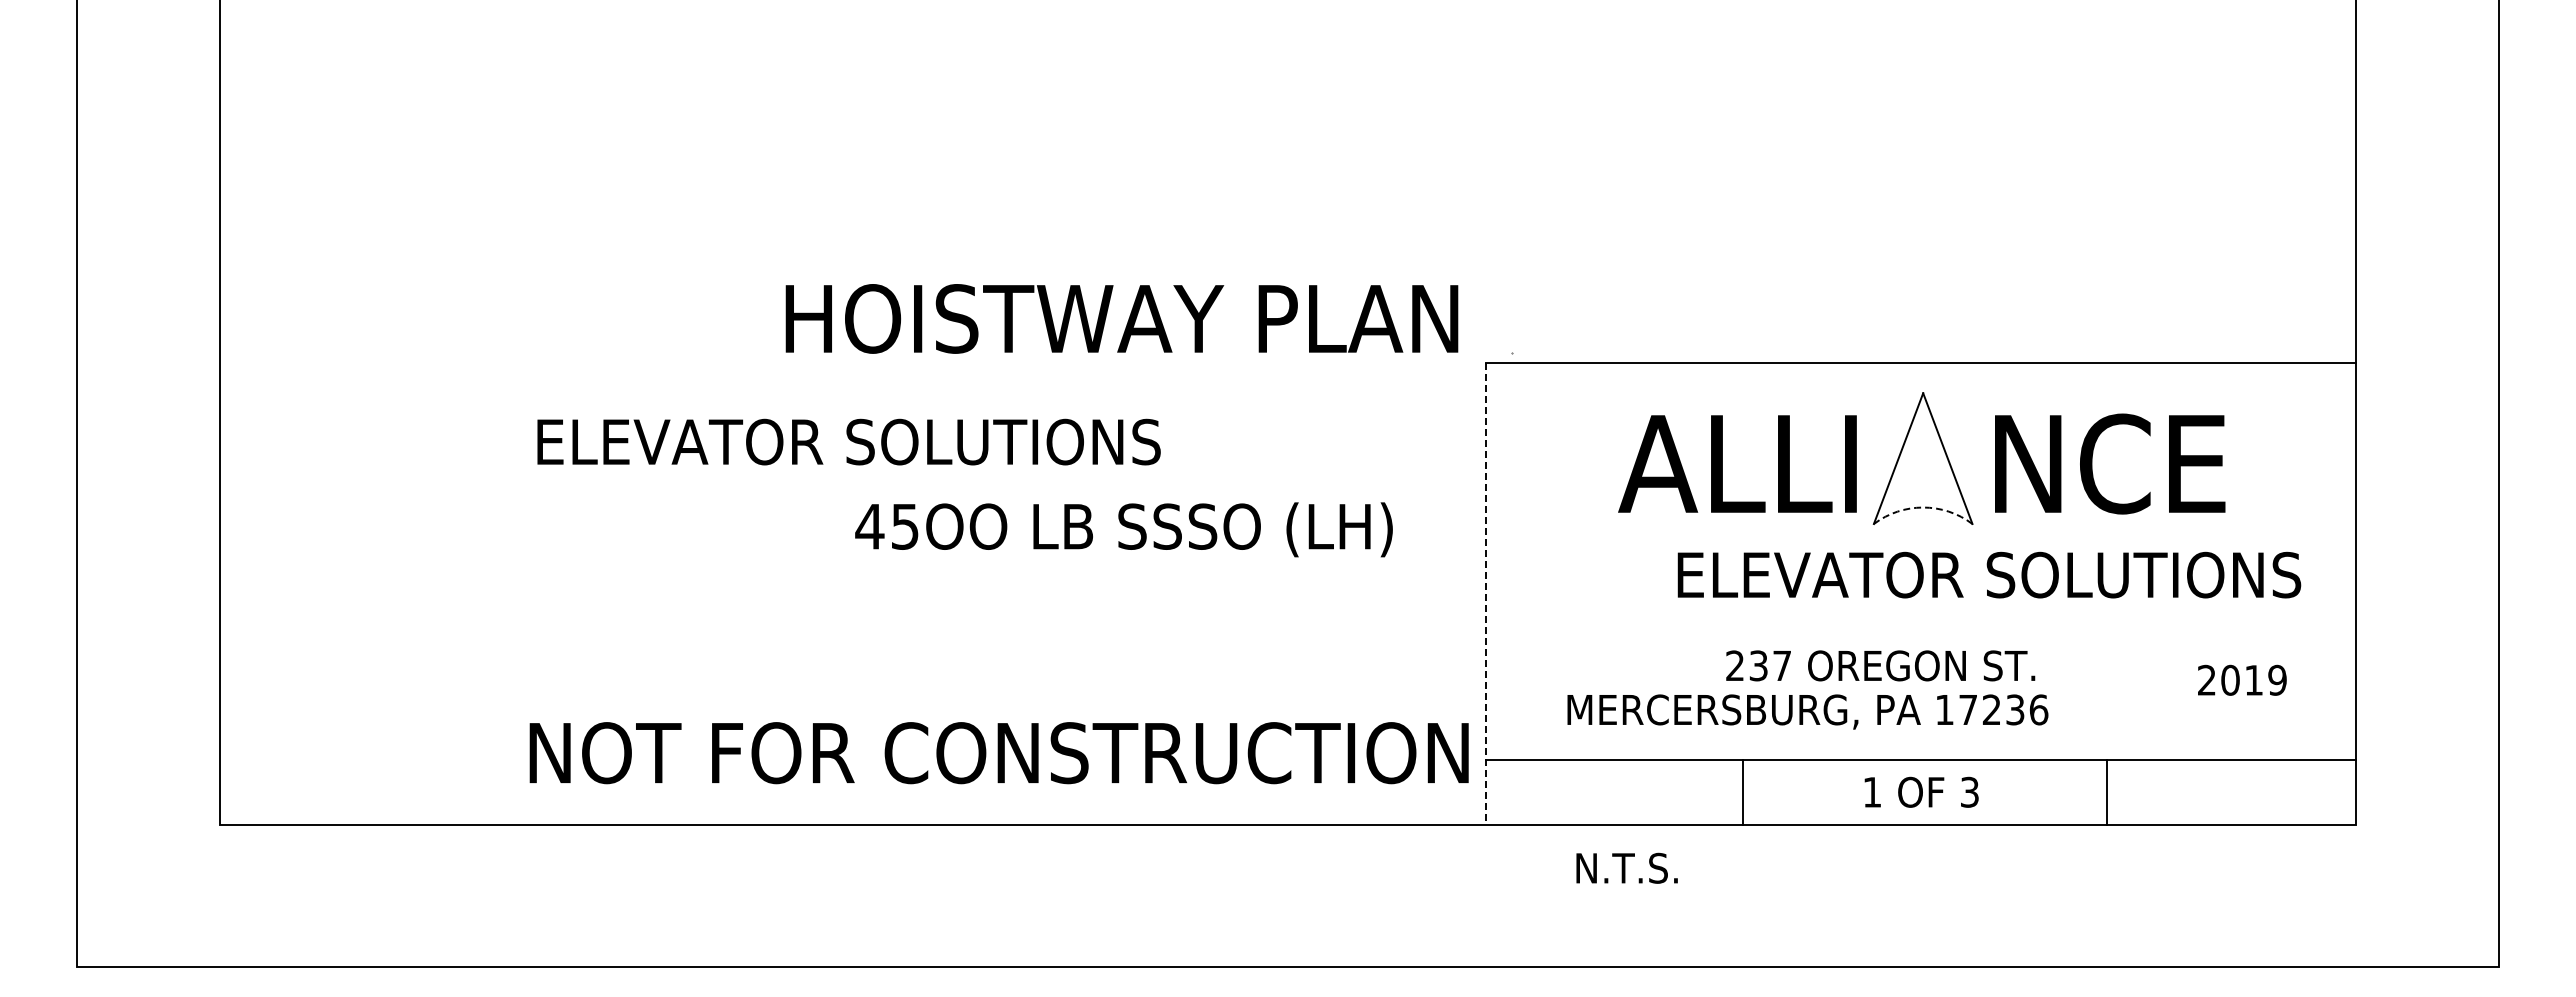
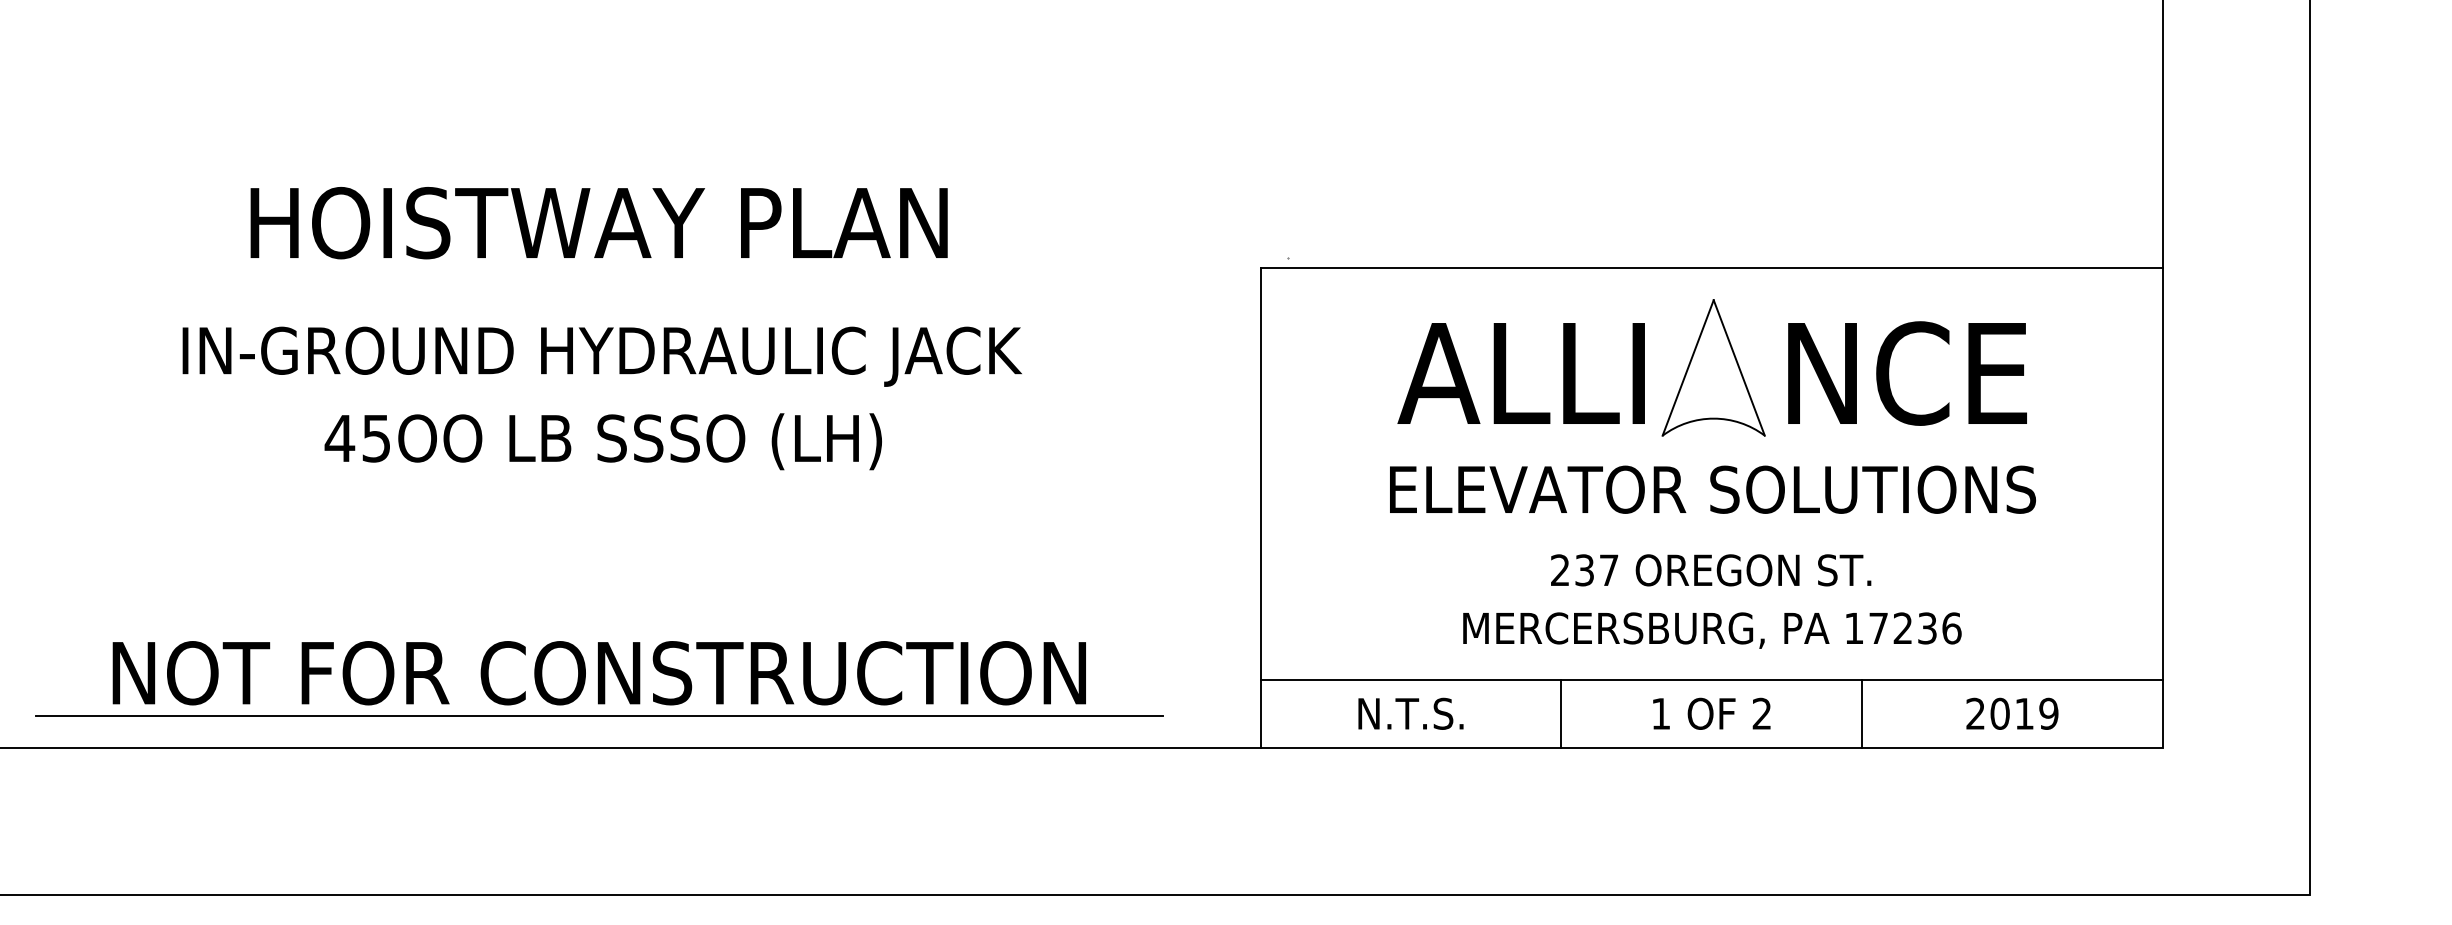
text: (1121, 318) -> (598, 222), moved
text: (850, 447) -> (601, 356), ELEVATOR SOLUTIONS -> IN-GROUND HYDRAULIC JACK
arc: (1923, 507) -> (1714, 418), dashed -> solid
text: (1123, 529) -> (602, 441), moved
text: (1989, 574) -> (1713, 489), moved
line: (1486, 594) -> (1261, 508), dashed -> solid
text: (1880, 665) -> (1710, 569), moved
text: (2242, 679) -> (2012, 712), moved
text: (1807, 711) -> (1711, 630), moved
text: (998, 753) -> (598, 673), moved
line: (1743, 791) -> (1561, 712), moved
line: (2107, 791) -> (1862, 712), moved
text: (1969, 792) -> (1761, 714), 3 -> 2
line: (847, 794) -> (598, 716), added
text: (1626, 867) -> (1410, 712), moved

